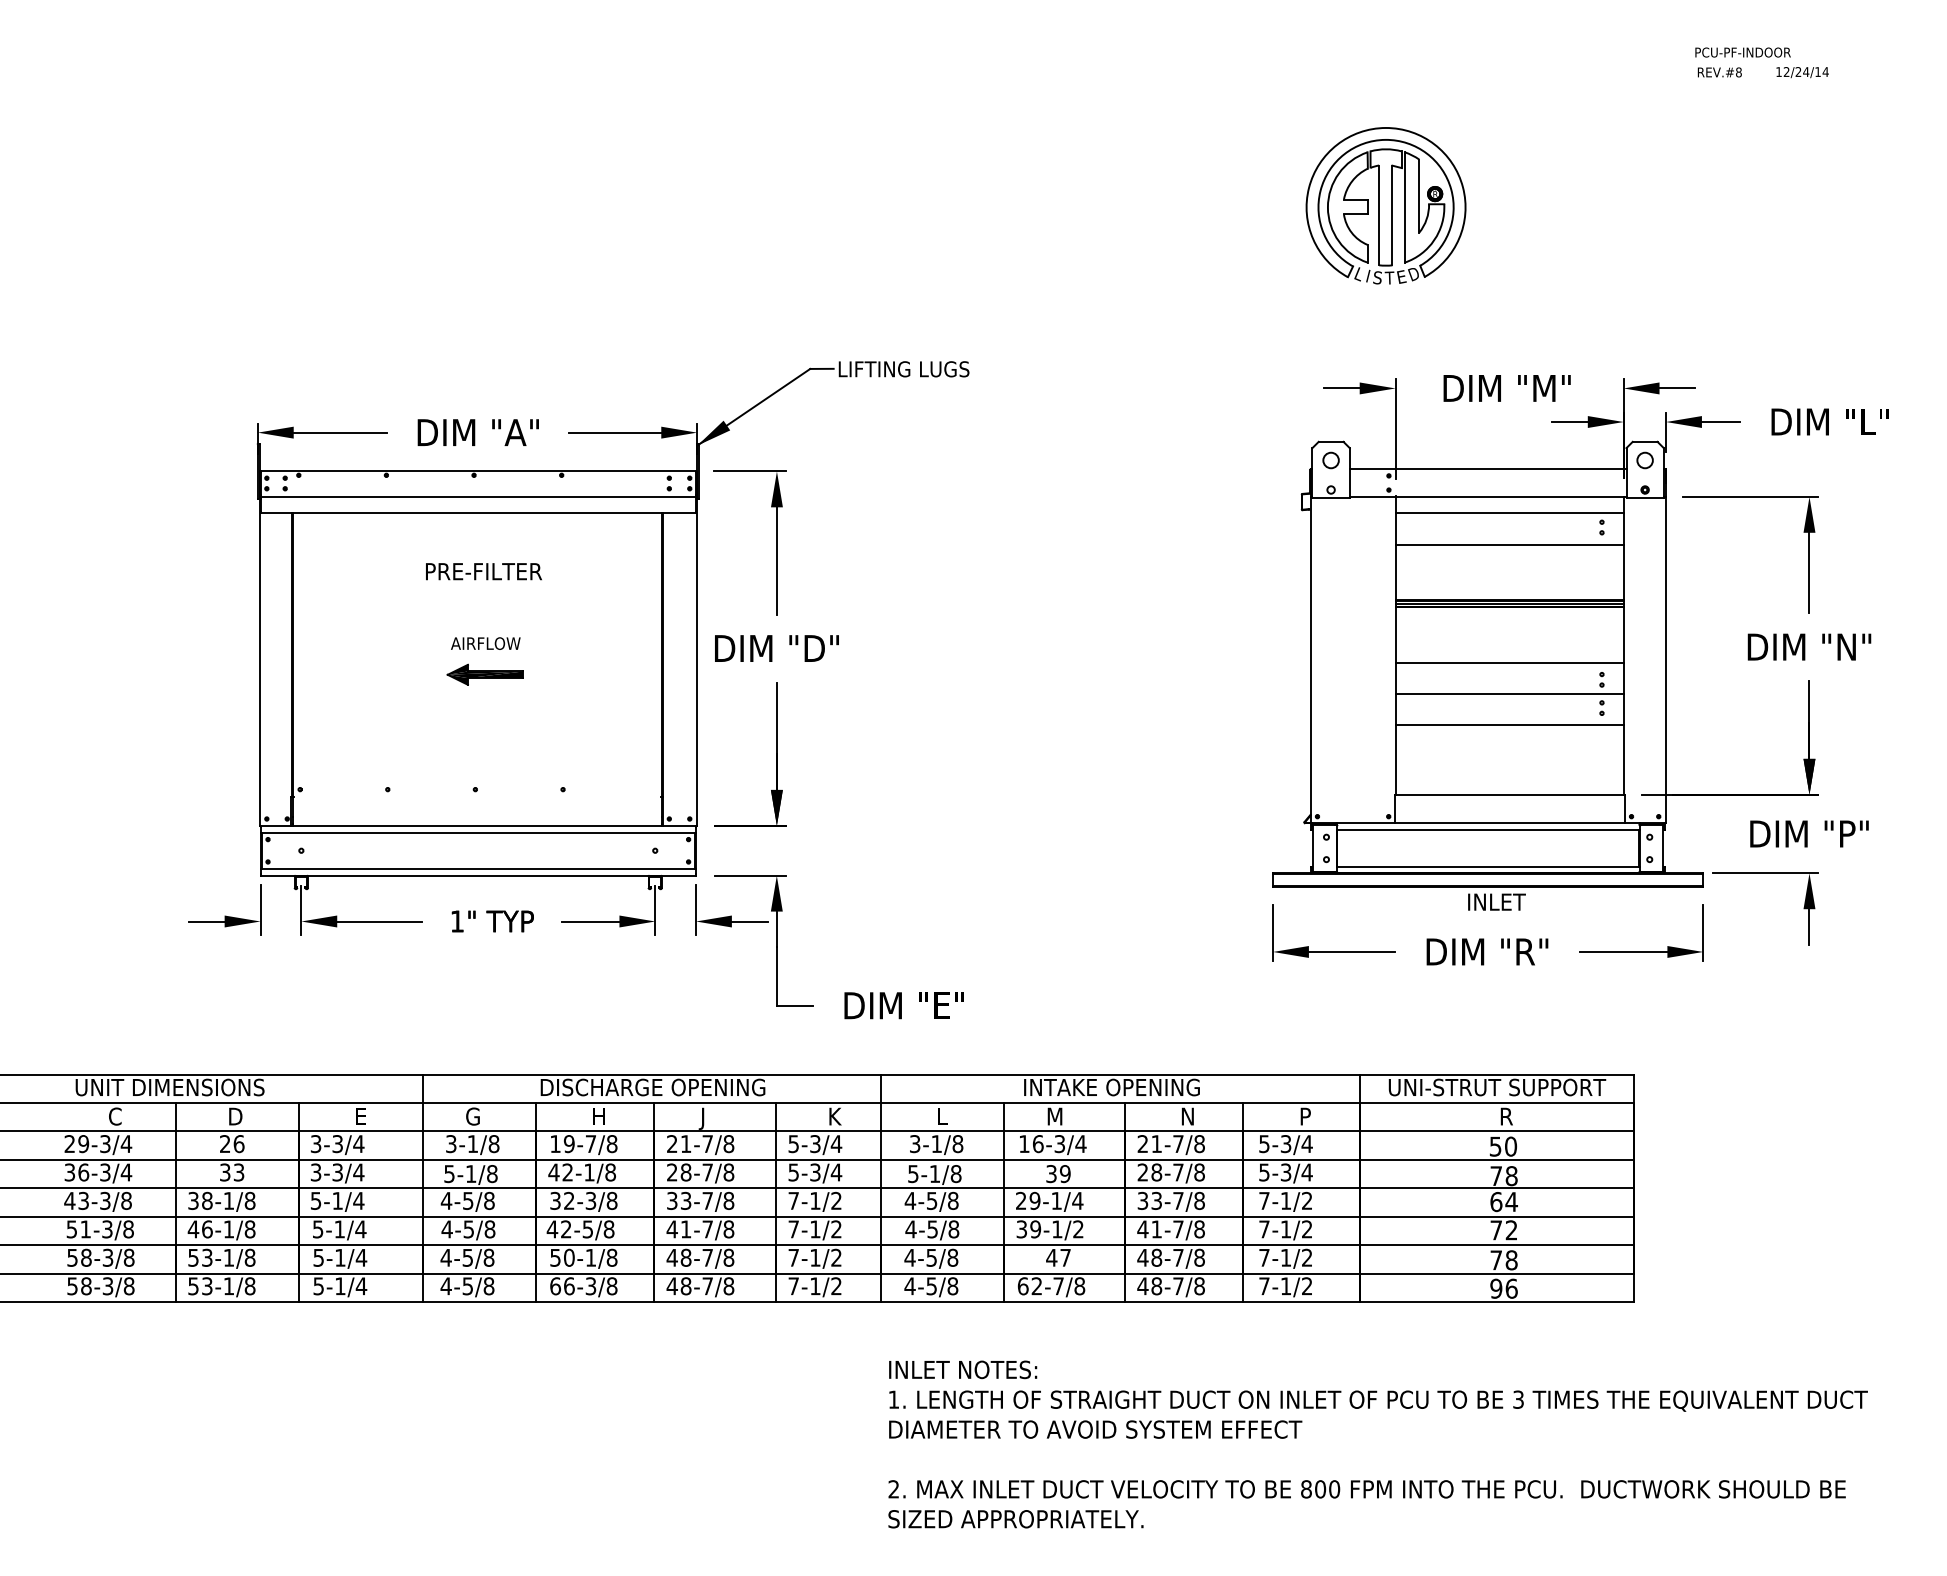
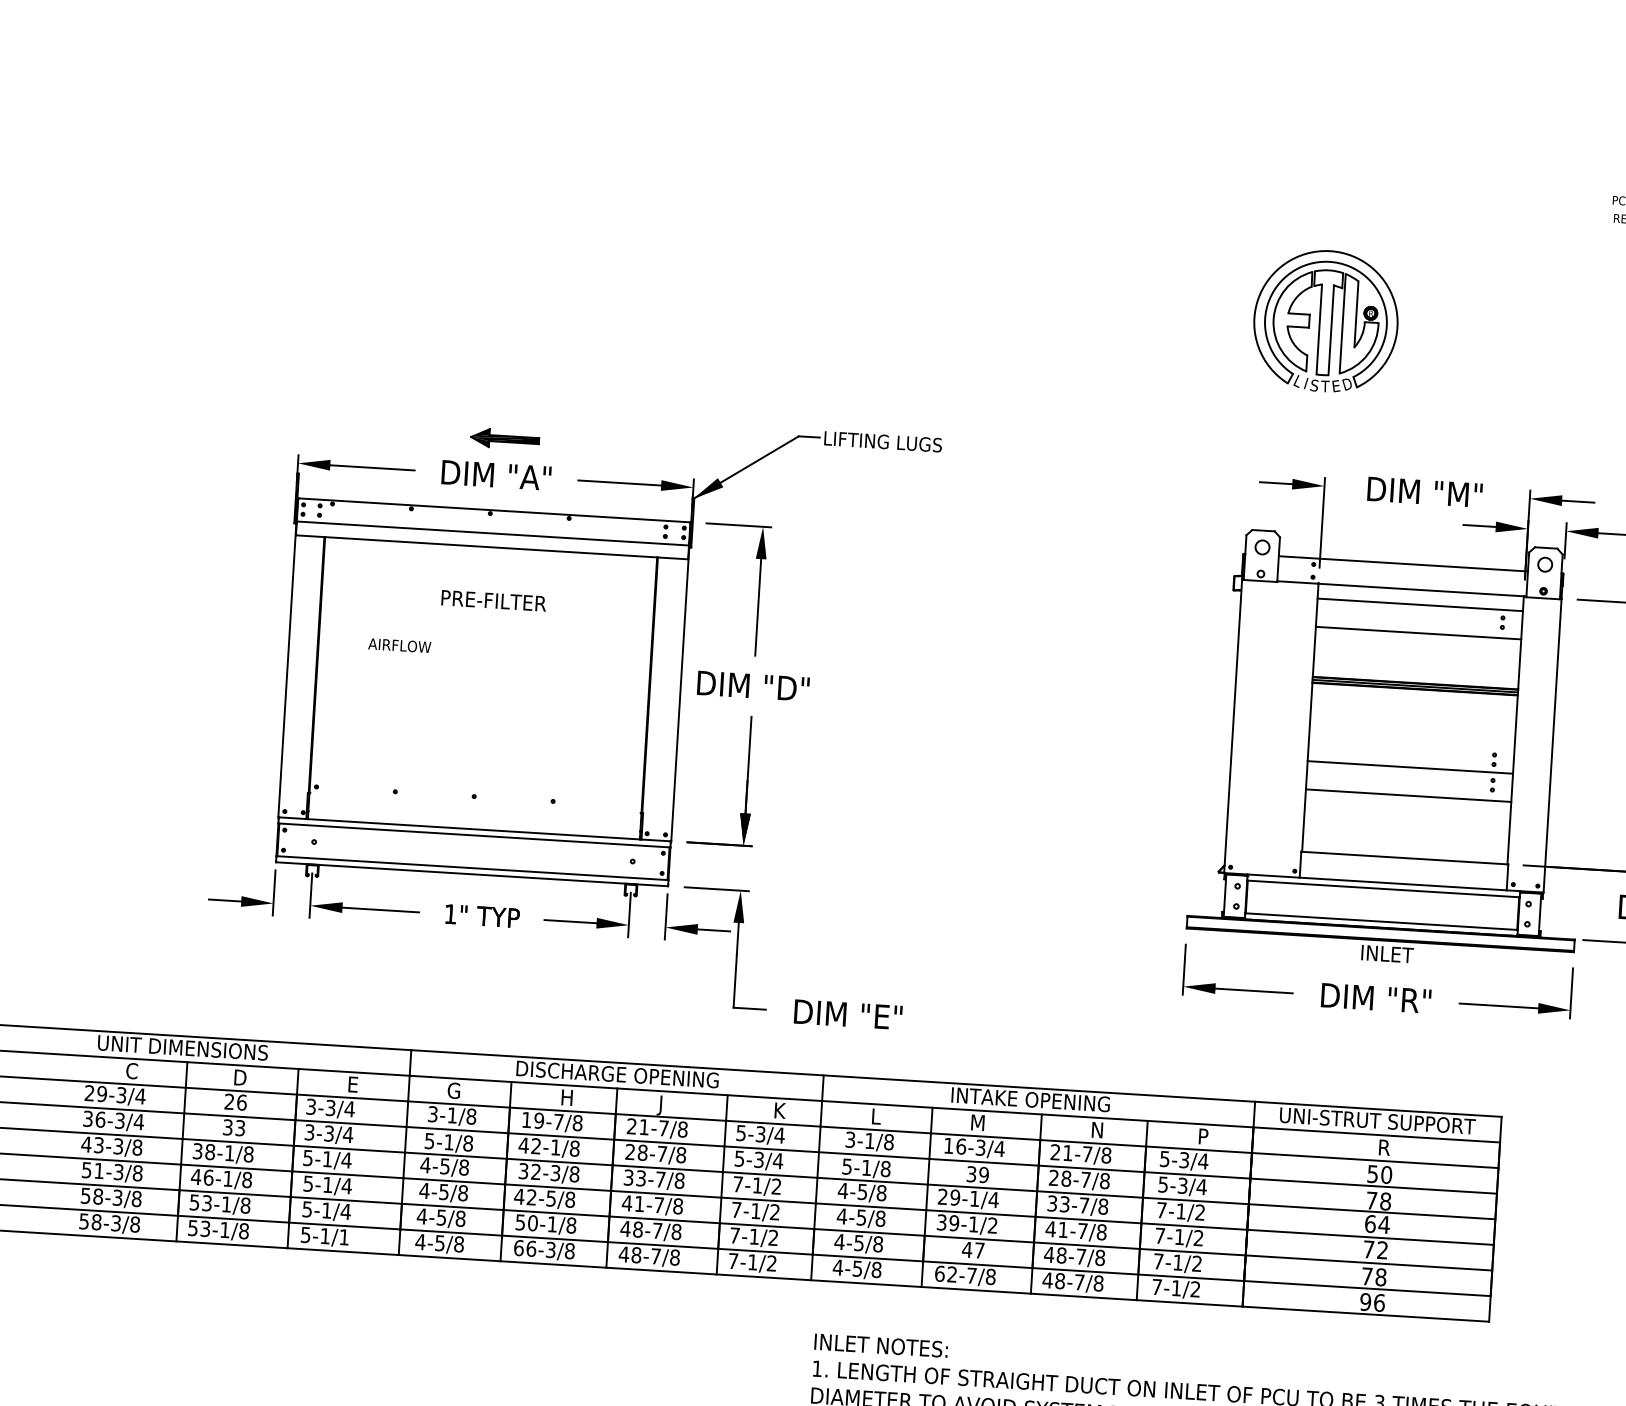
text: (485, 643) -> (399, 645), moved
line: (1509, 662) -> (1411, 739), removed
part: (484, 674) -> (504, 438), moved
text: (361, 1286) -> (344, 1237), 5-1/4 -> 5-1/1

